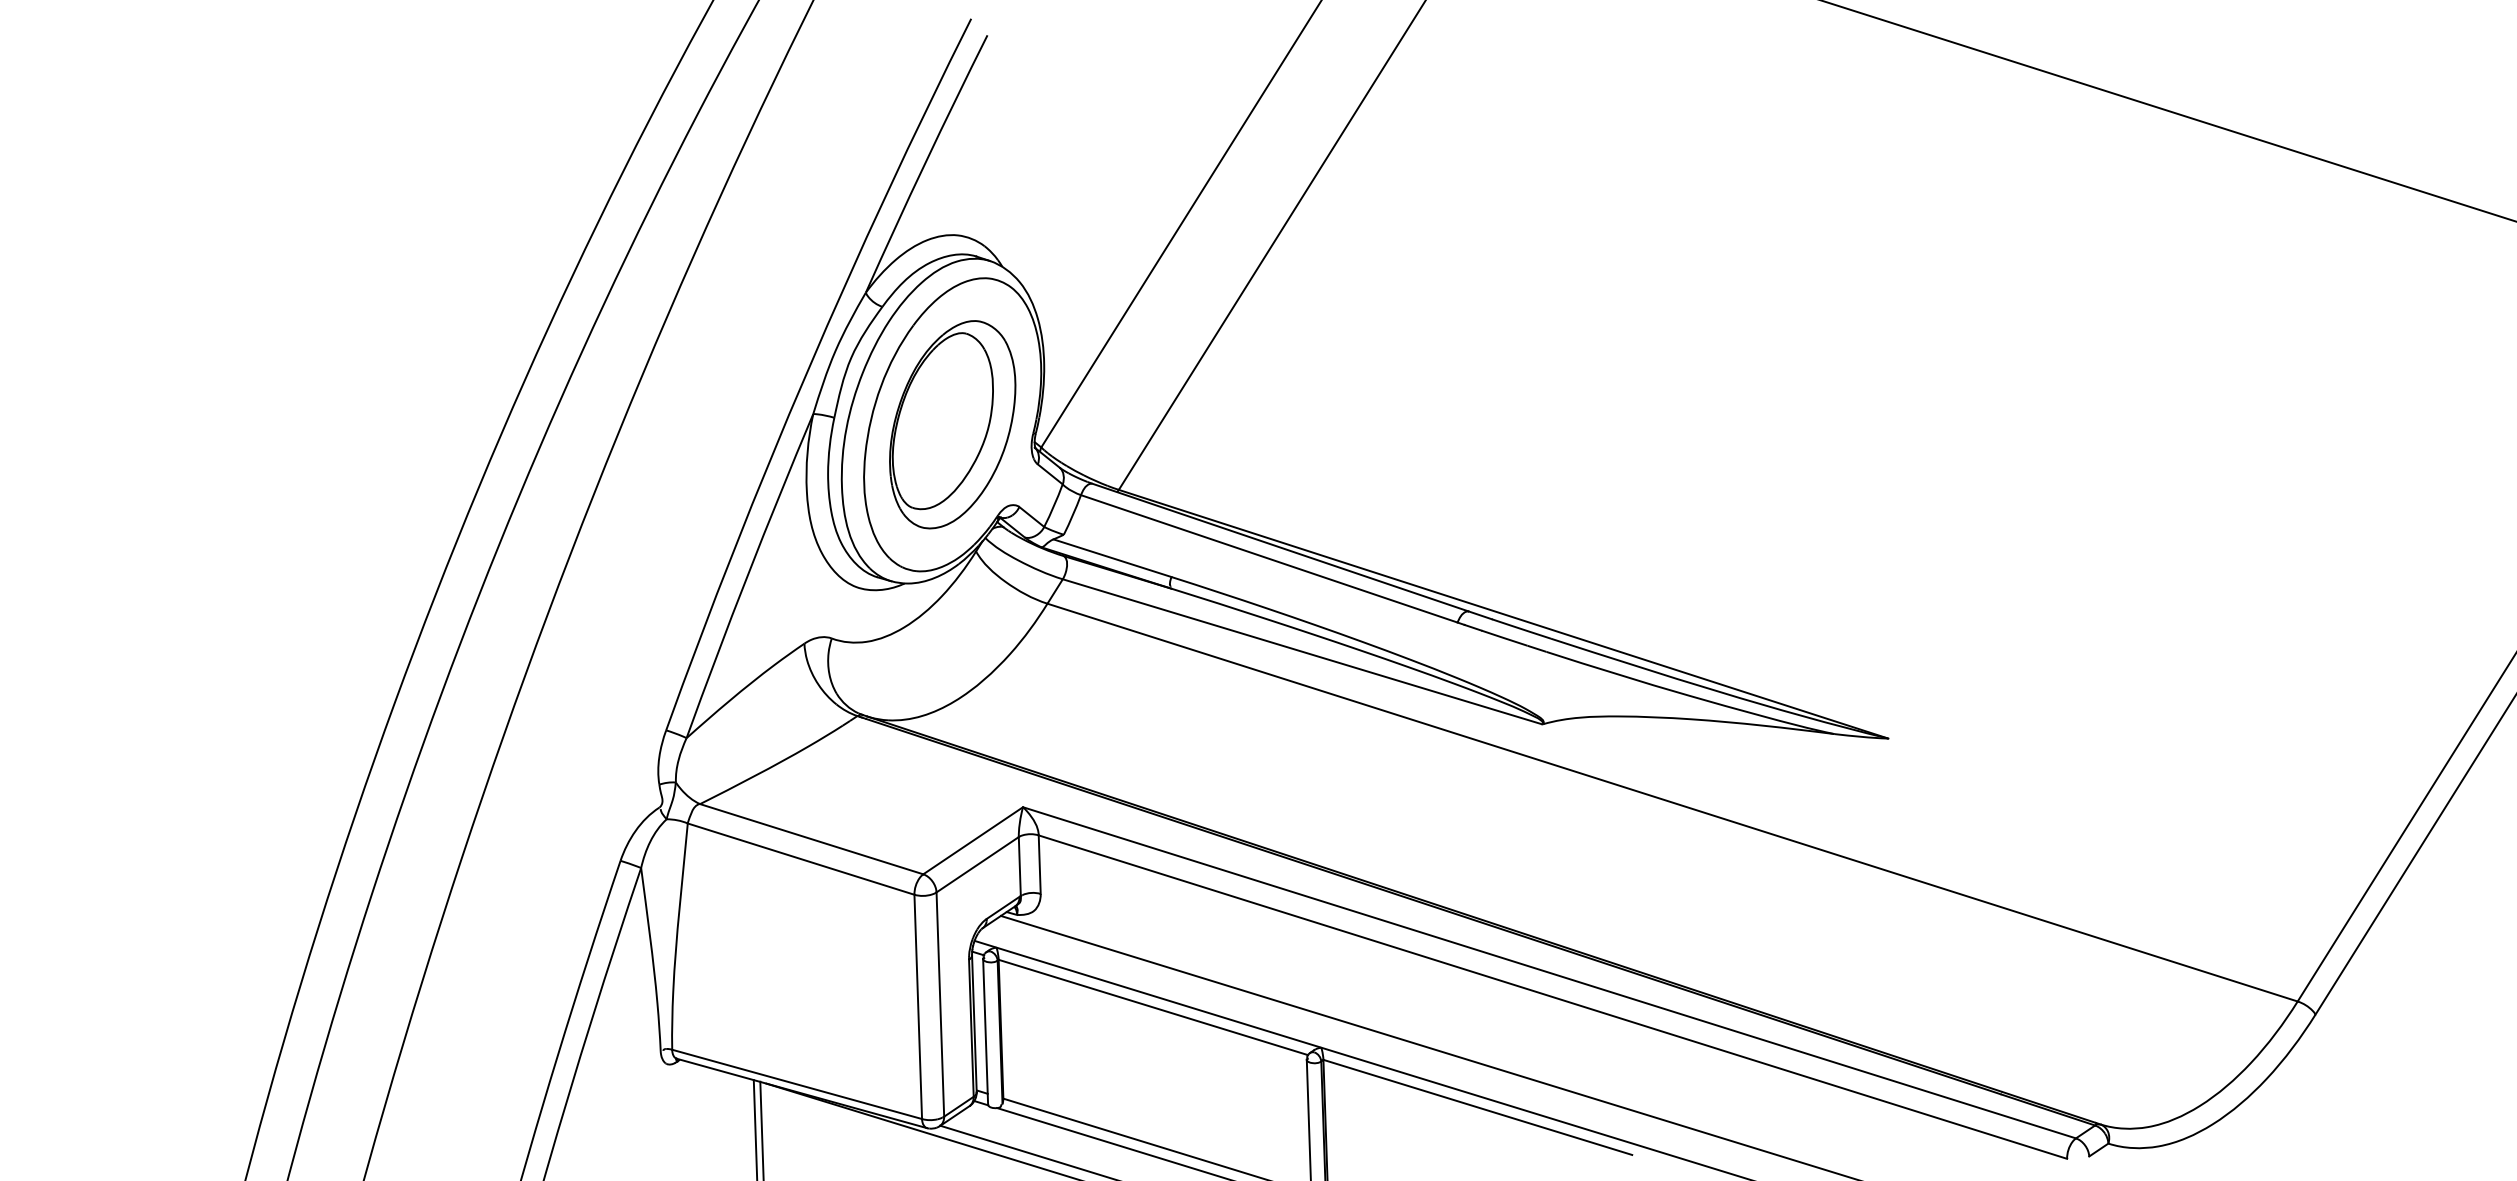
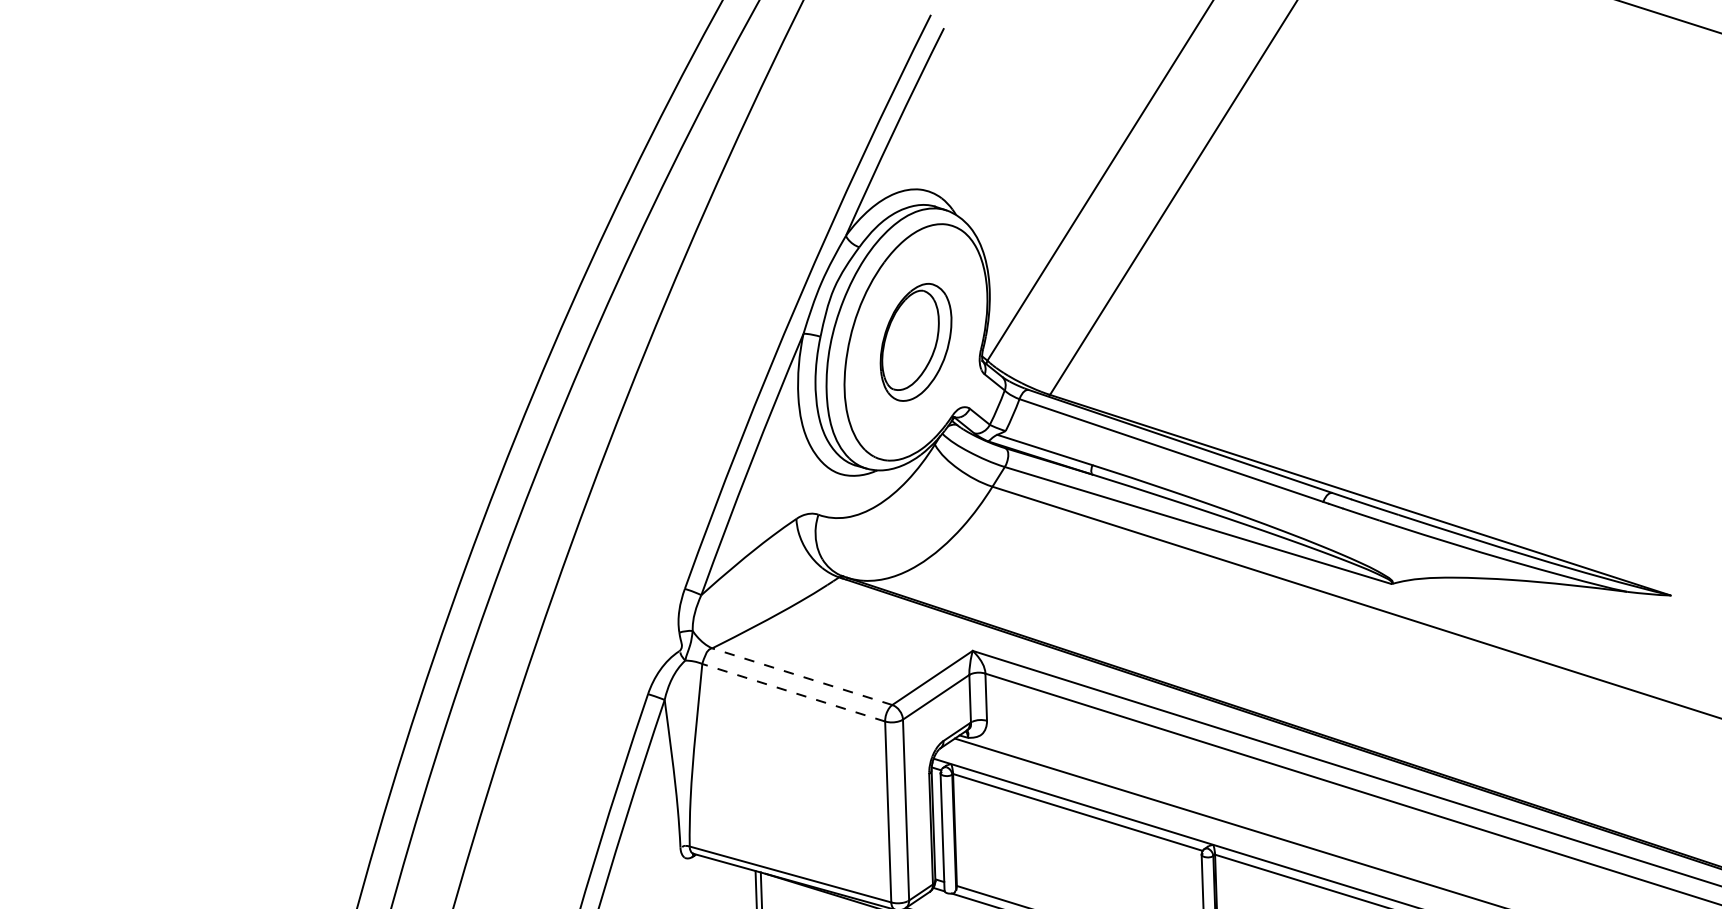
part: (952, 424) -> (915, 342), size x0.7
line: (811, 839) -> (802, 676), solid -> dashed
line: (801, 859) -> (794, 693), solid -> dashed

